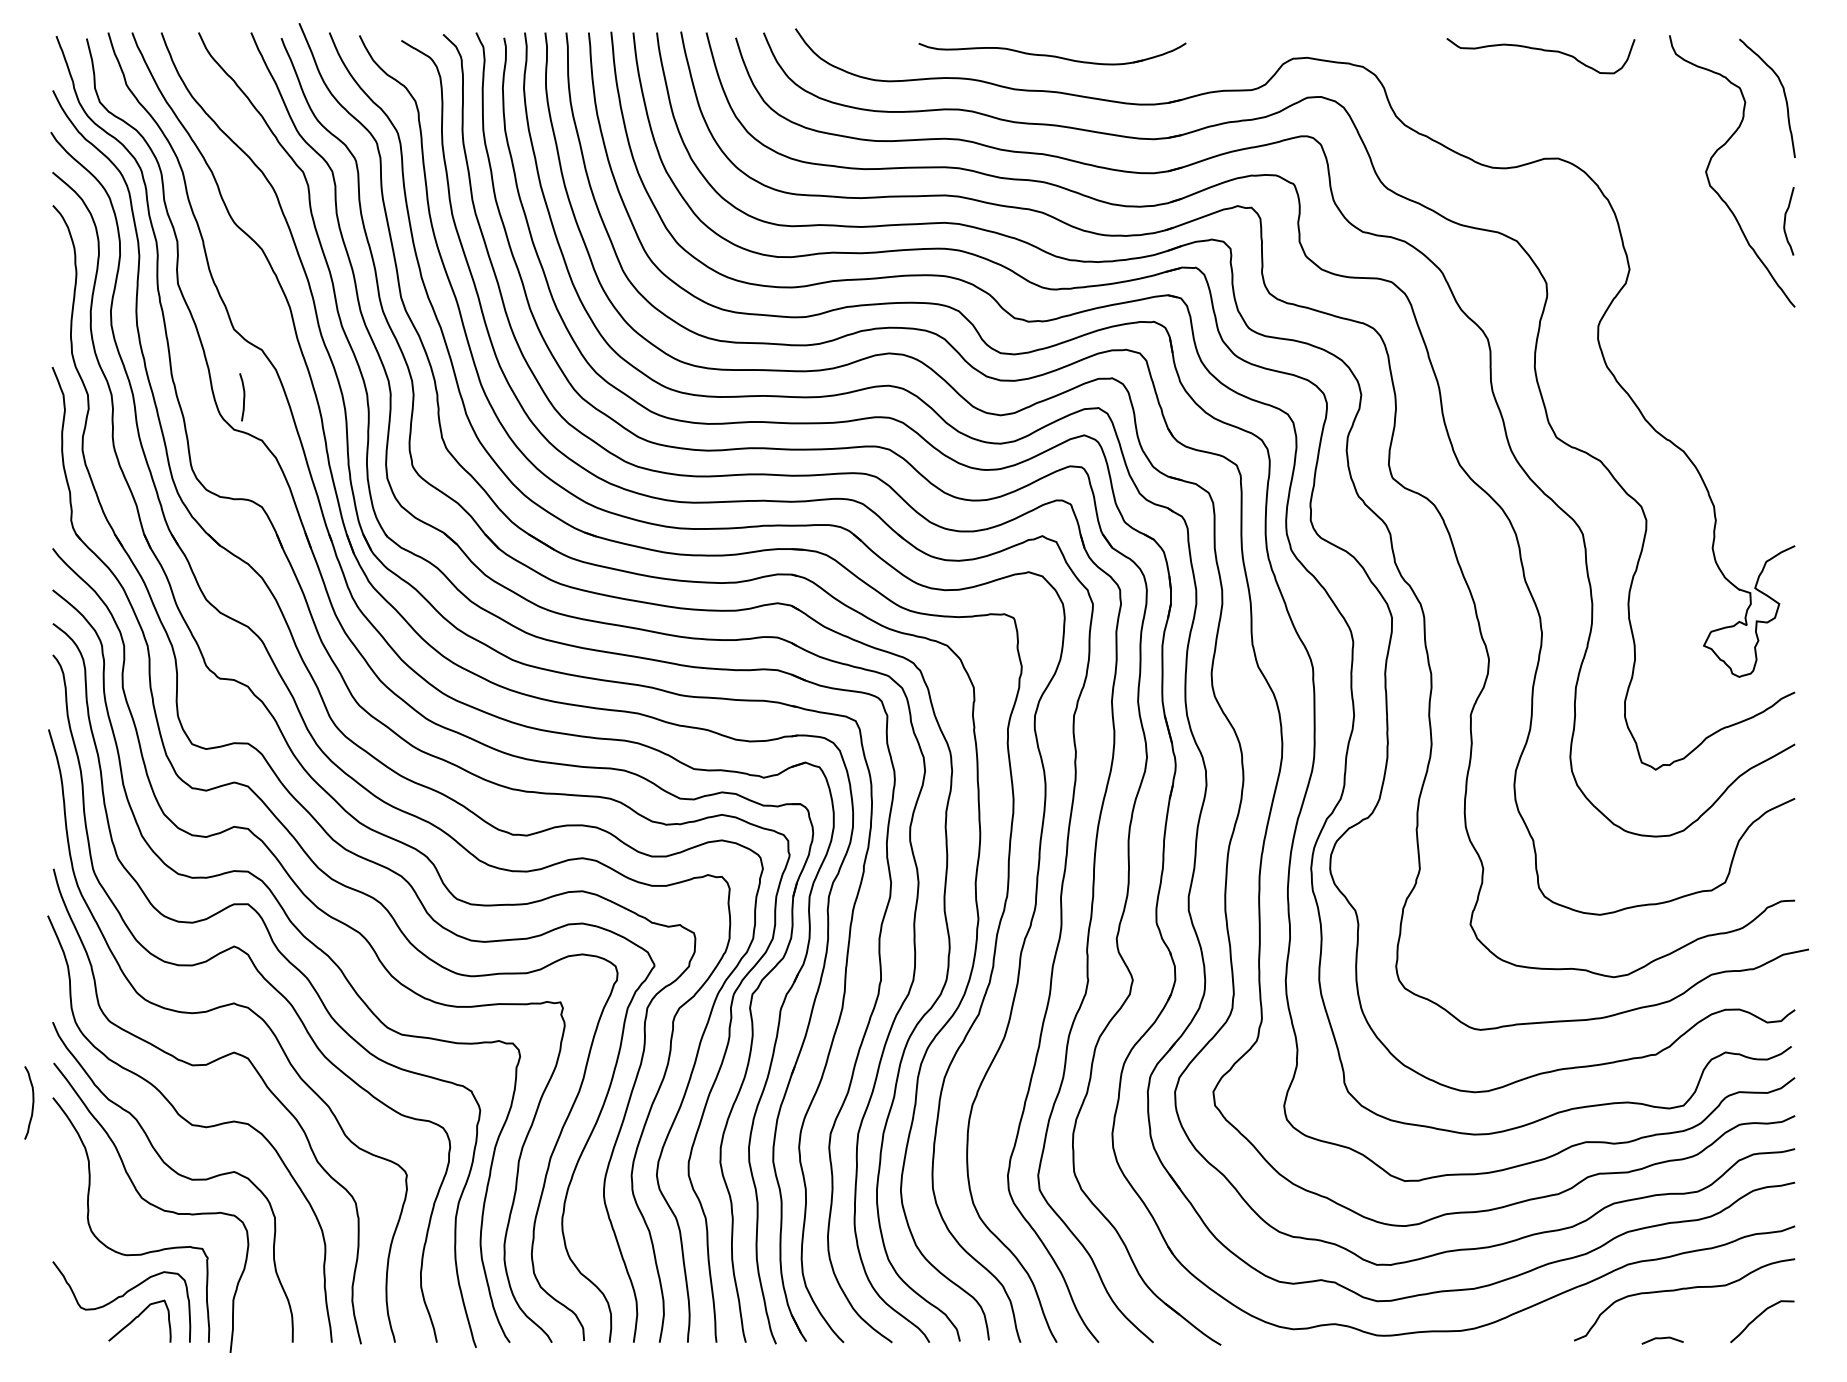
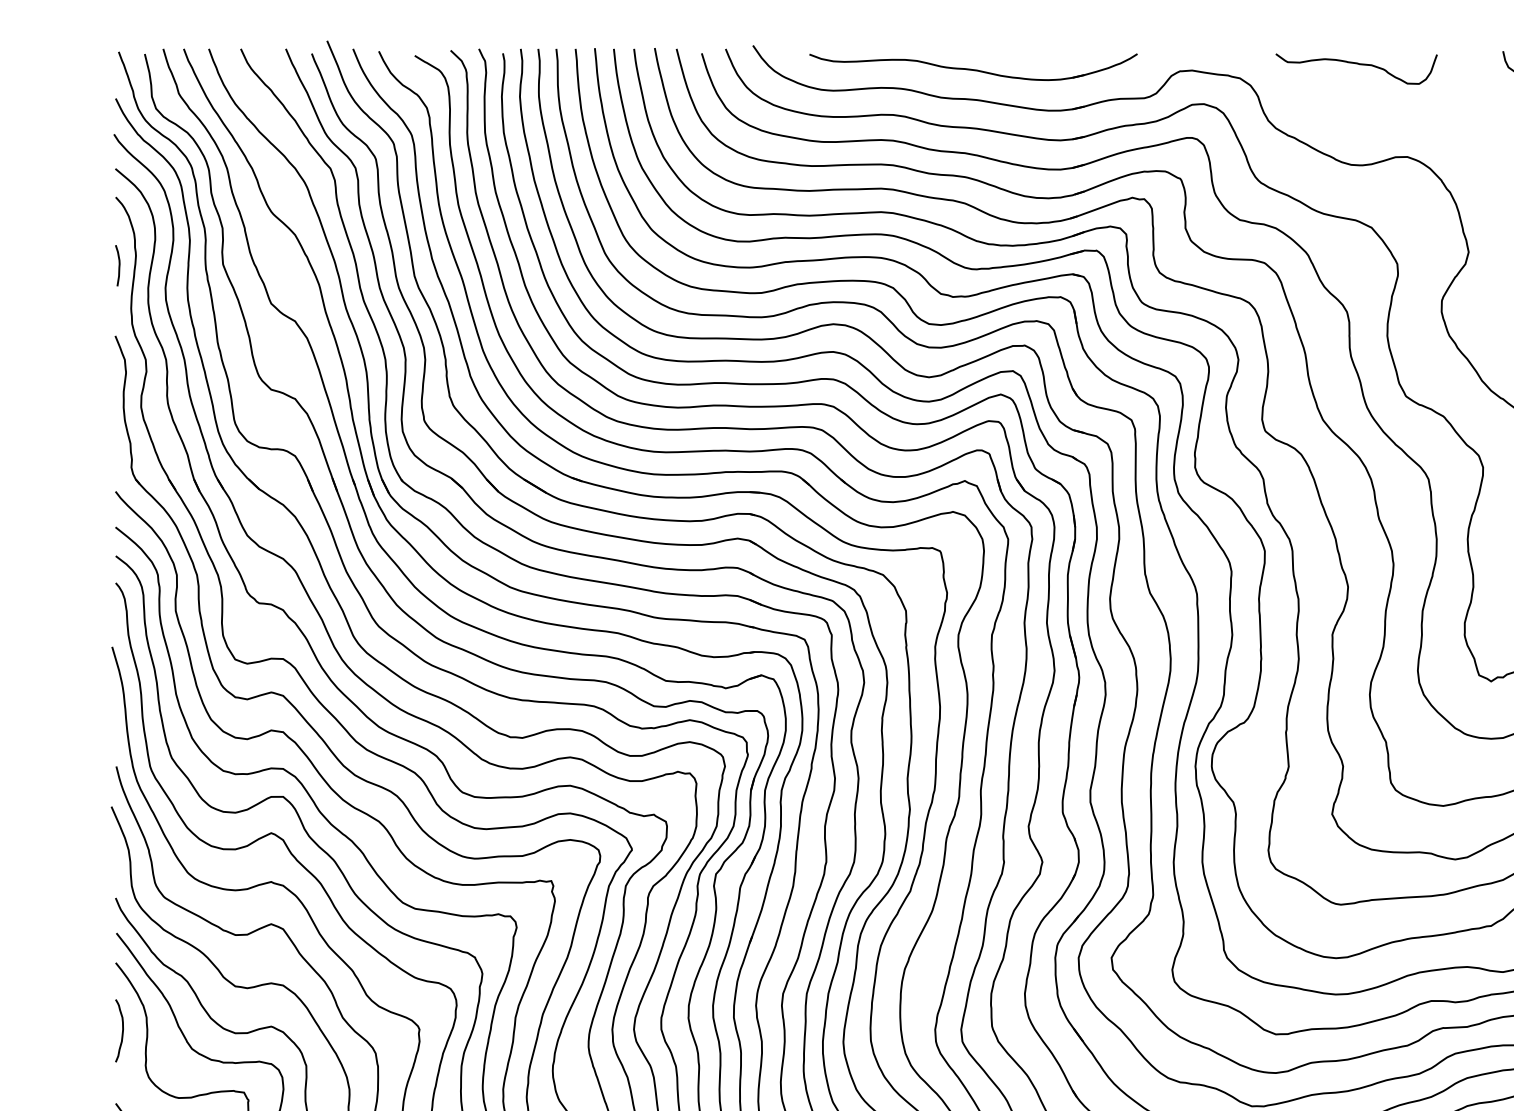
curve: (1540, 50) -> (1356, 64), moved
part: (1052, 53) -> (973, 66), size x1.43
curve: (243, 397) -> (118, 265), moved
curve: (32, 1102) -> (122, 1030), moved

